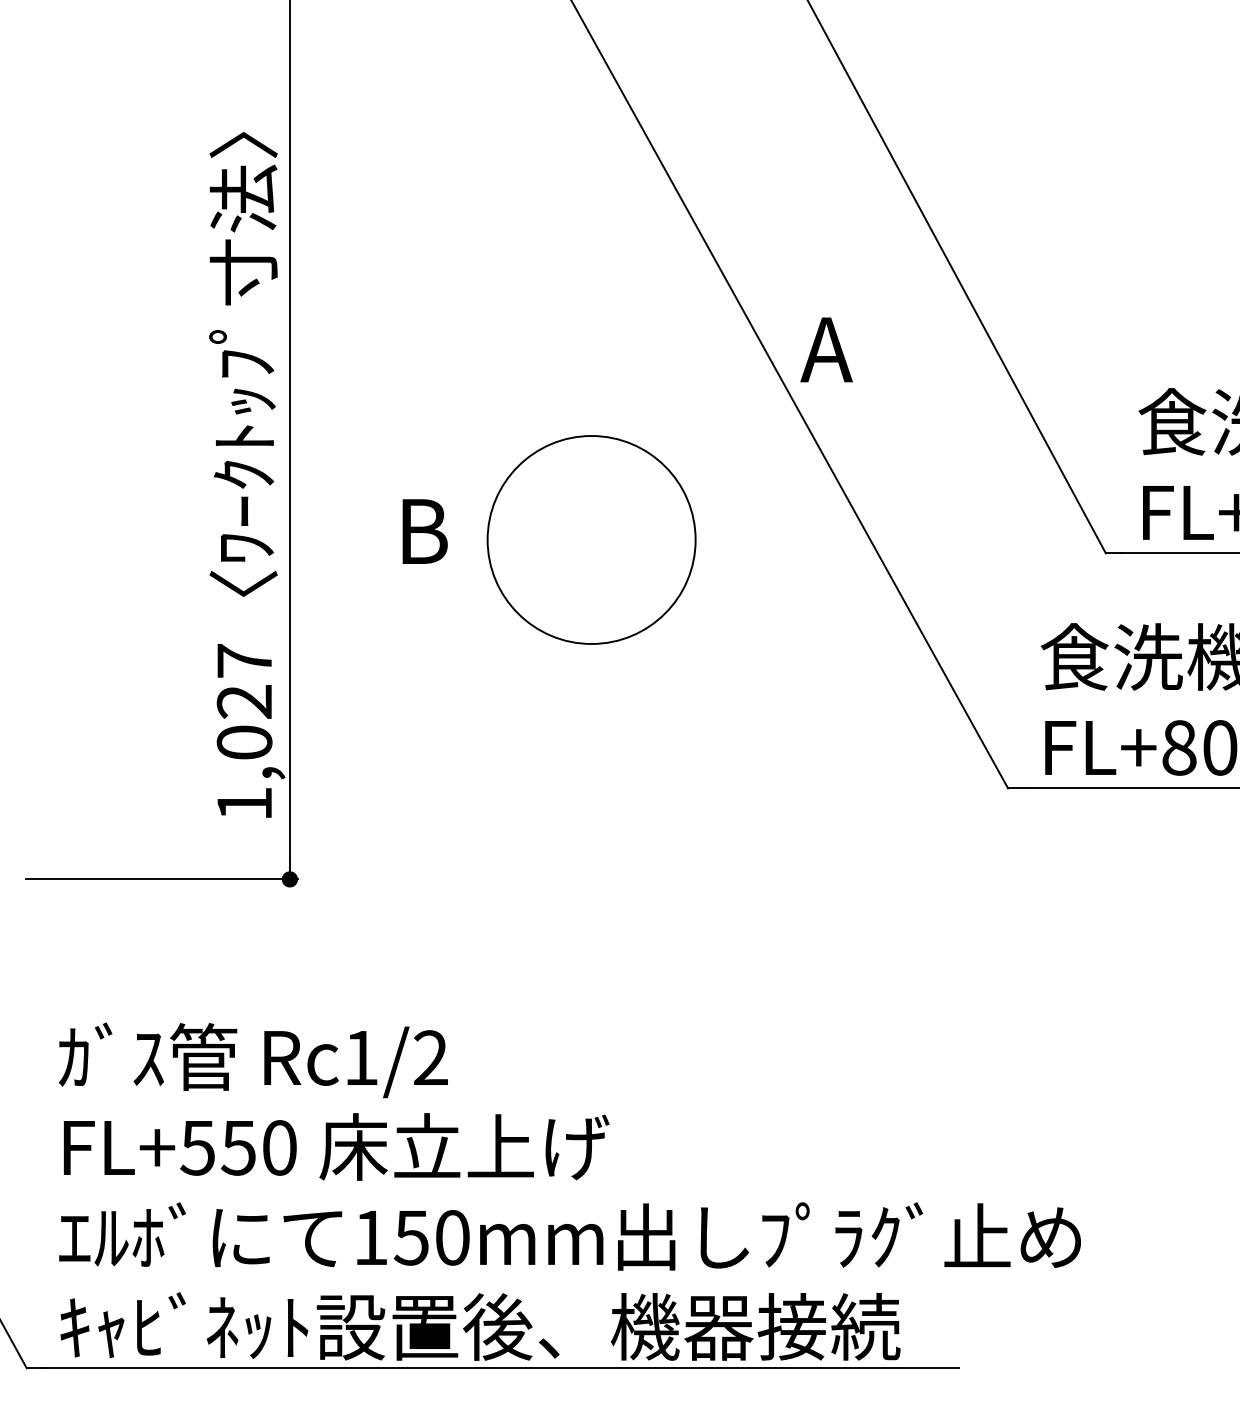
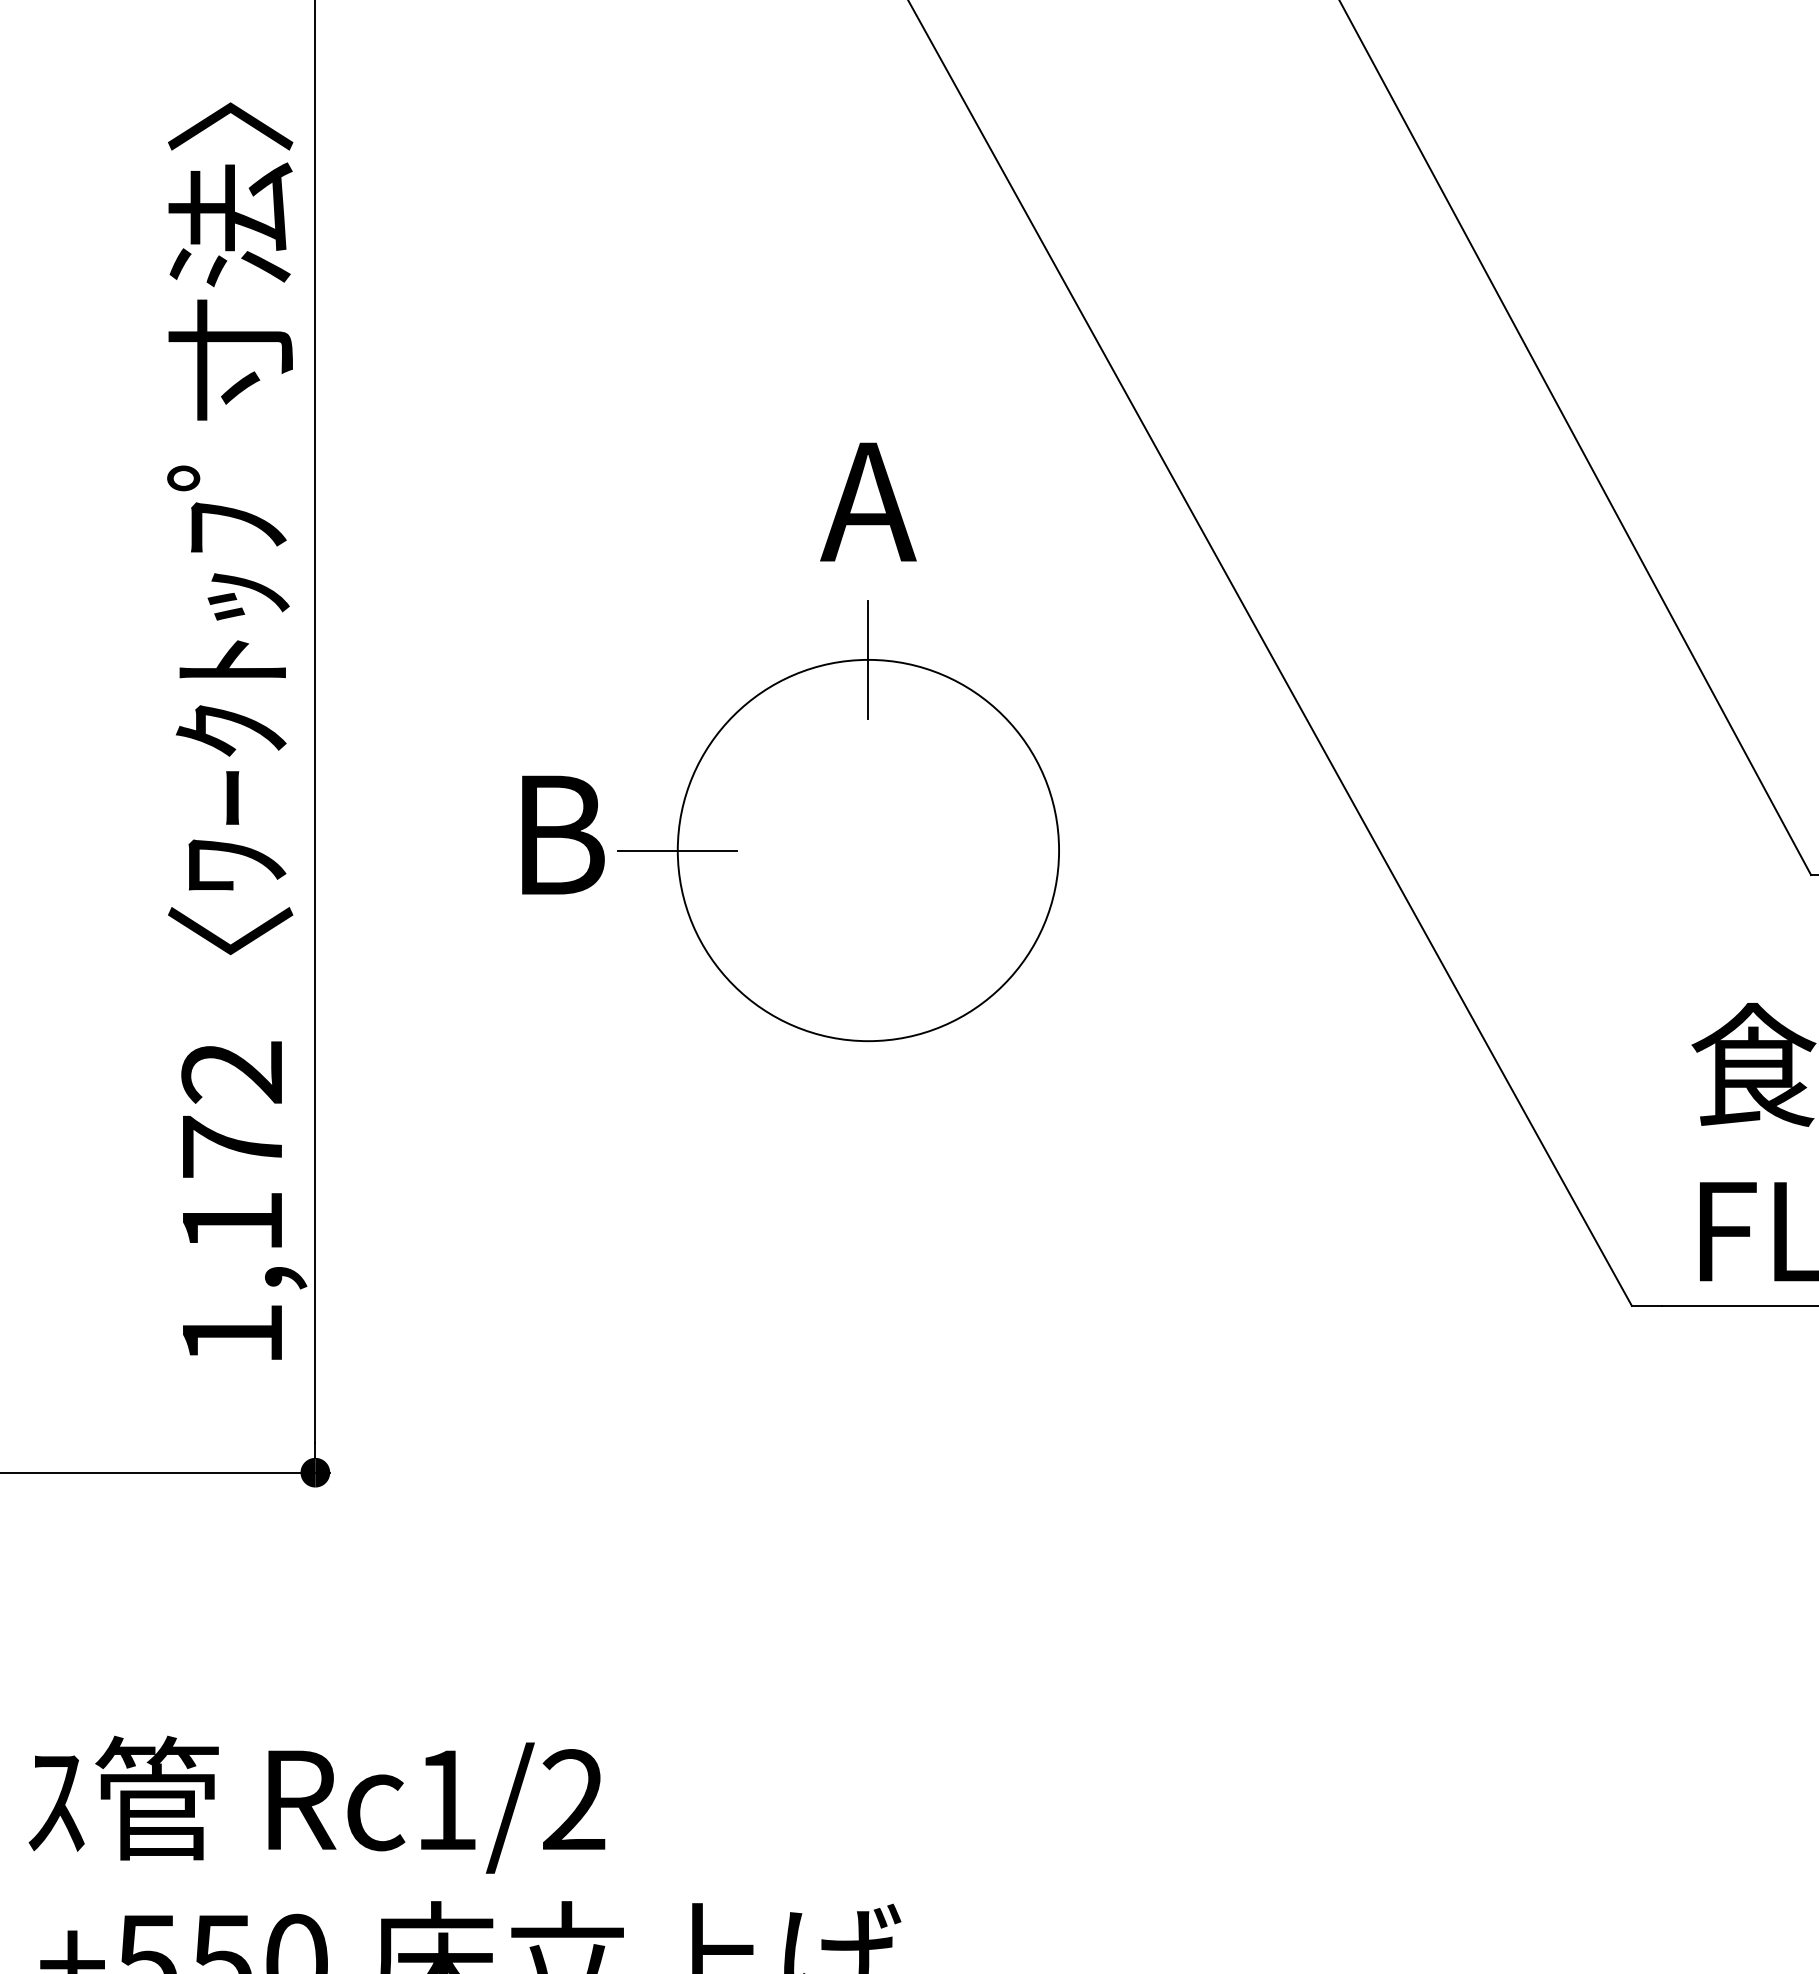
text: (826, 349) -> (868, 501), moved
line: (591, 435) -> (868, 658), added
line: (487, 540) -> (677, 851), added
text: (244, 701) -> (232, 1146), 1,027 -> 1,172

